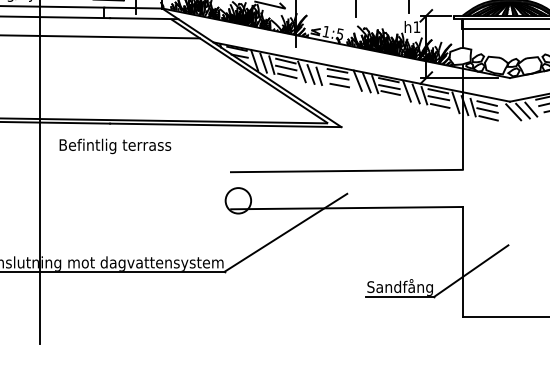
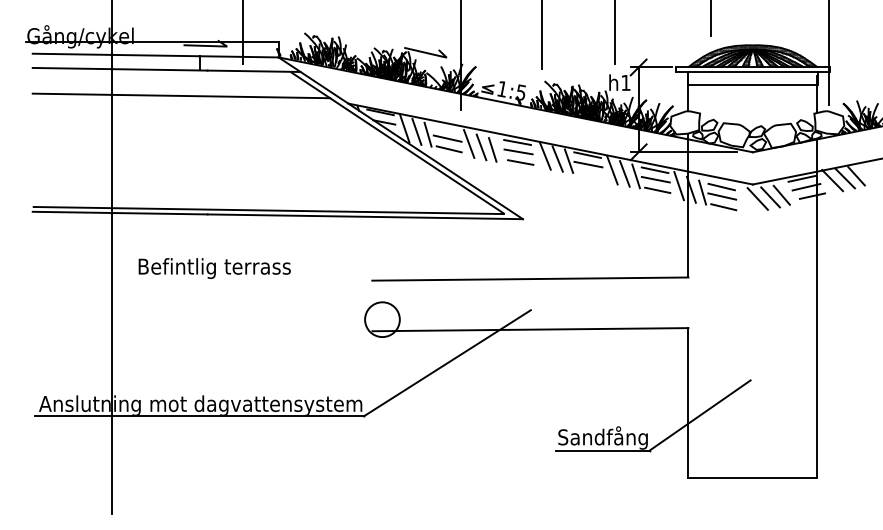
line: (285, 60) -> (446, 128), removed
line: (390, 92) -> (589, 172), removed
text: (115, 146) -> (214, 268), moved

